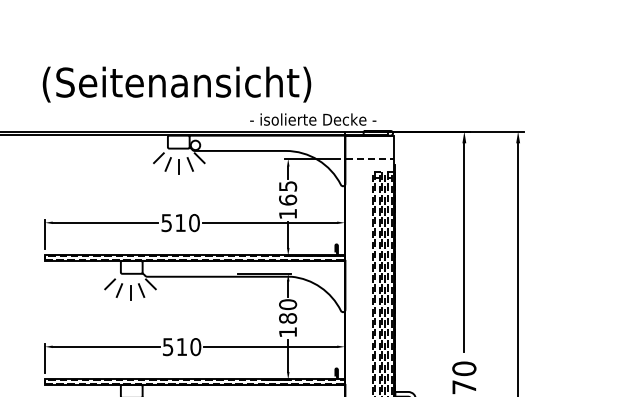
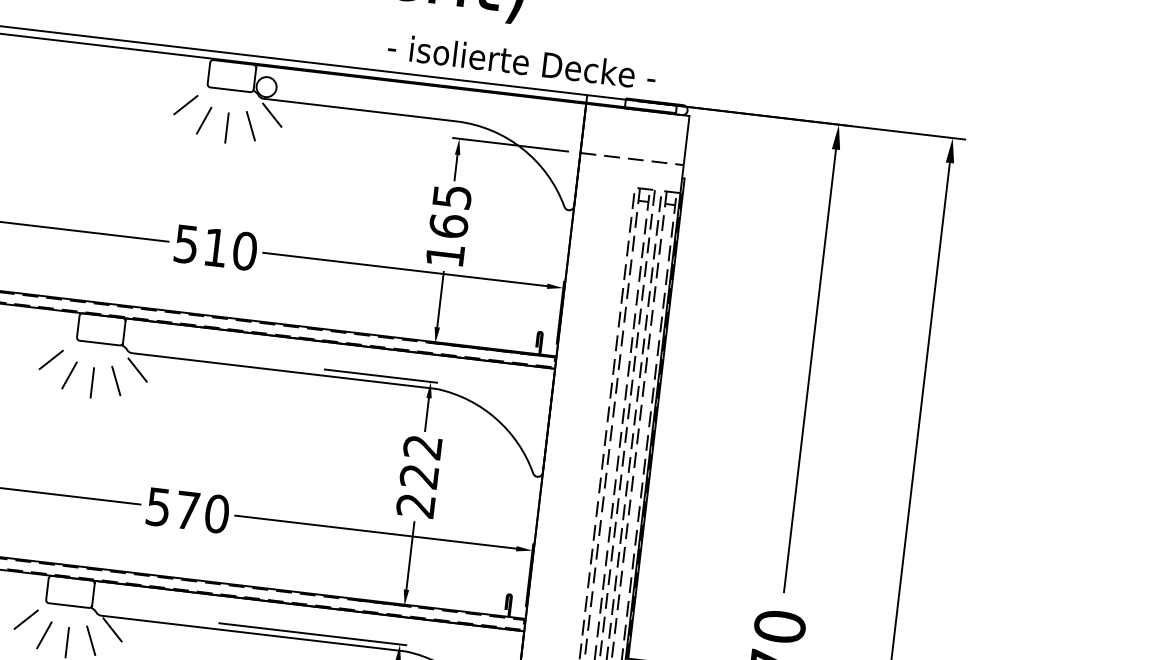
text: (288, 318) -> (420, 476), 180 -> 222
text: (181, 346) -> (186, 509), 510 -> 570

